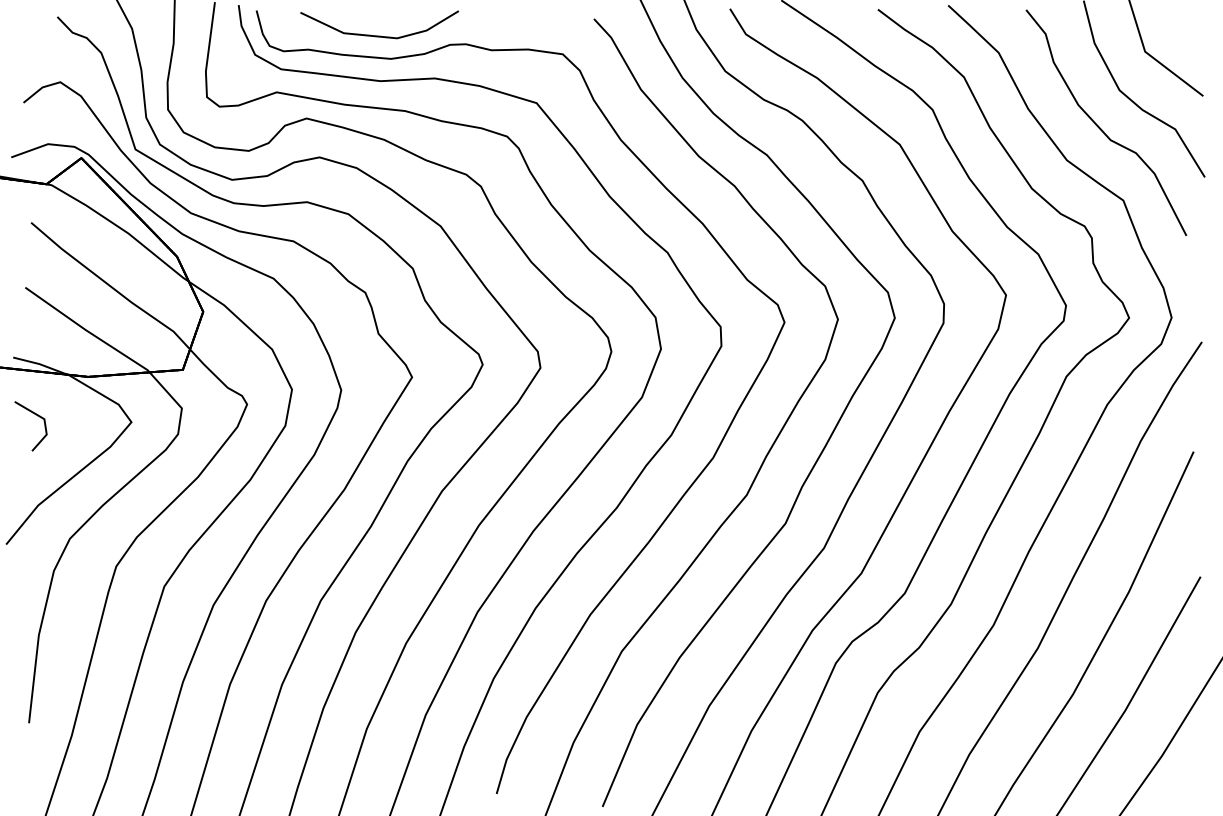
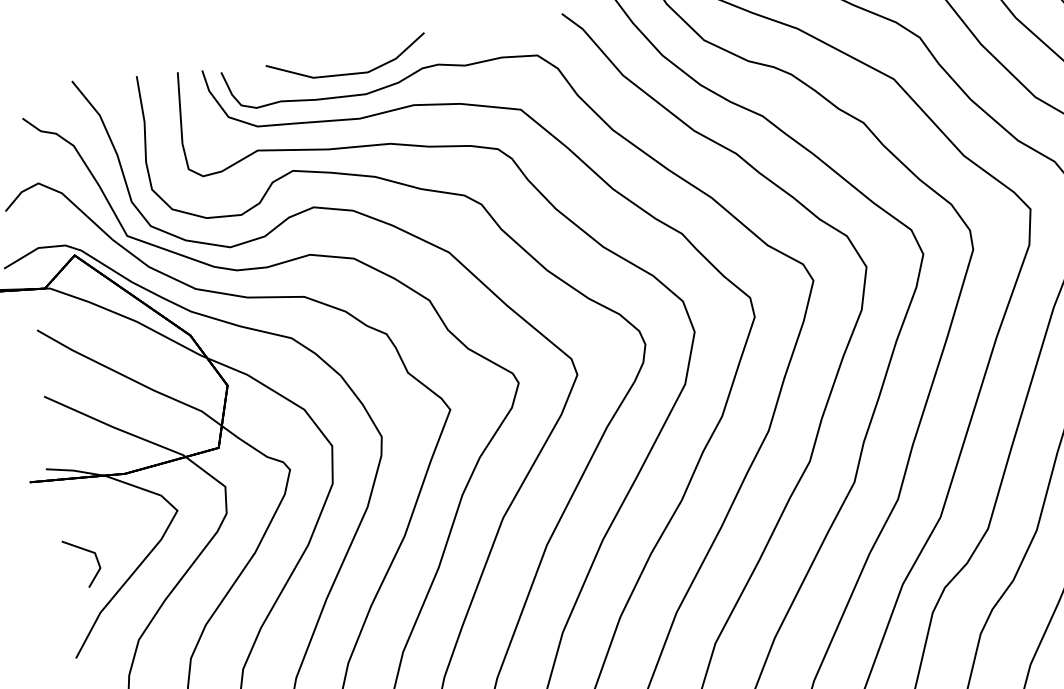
part: (37, 416) -> (87, 551), moved

